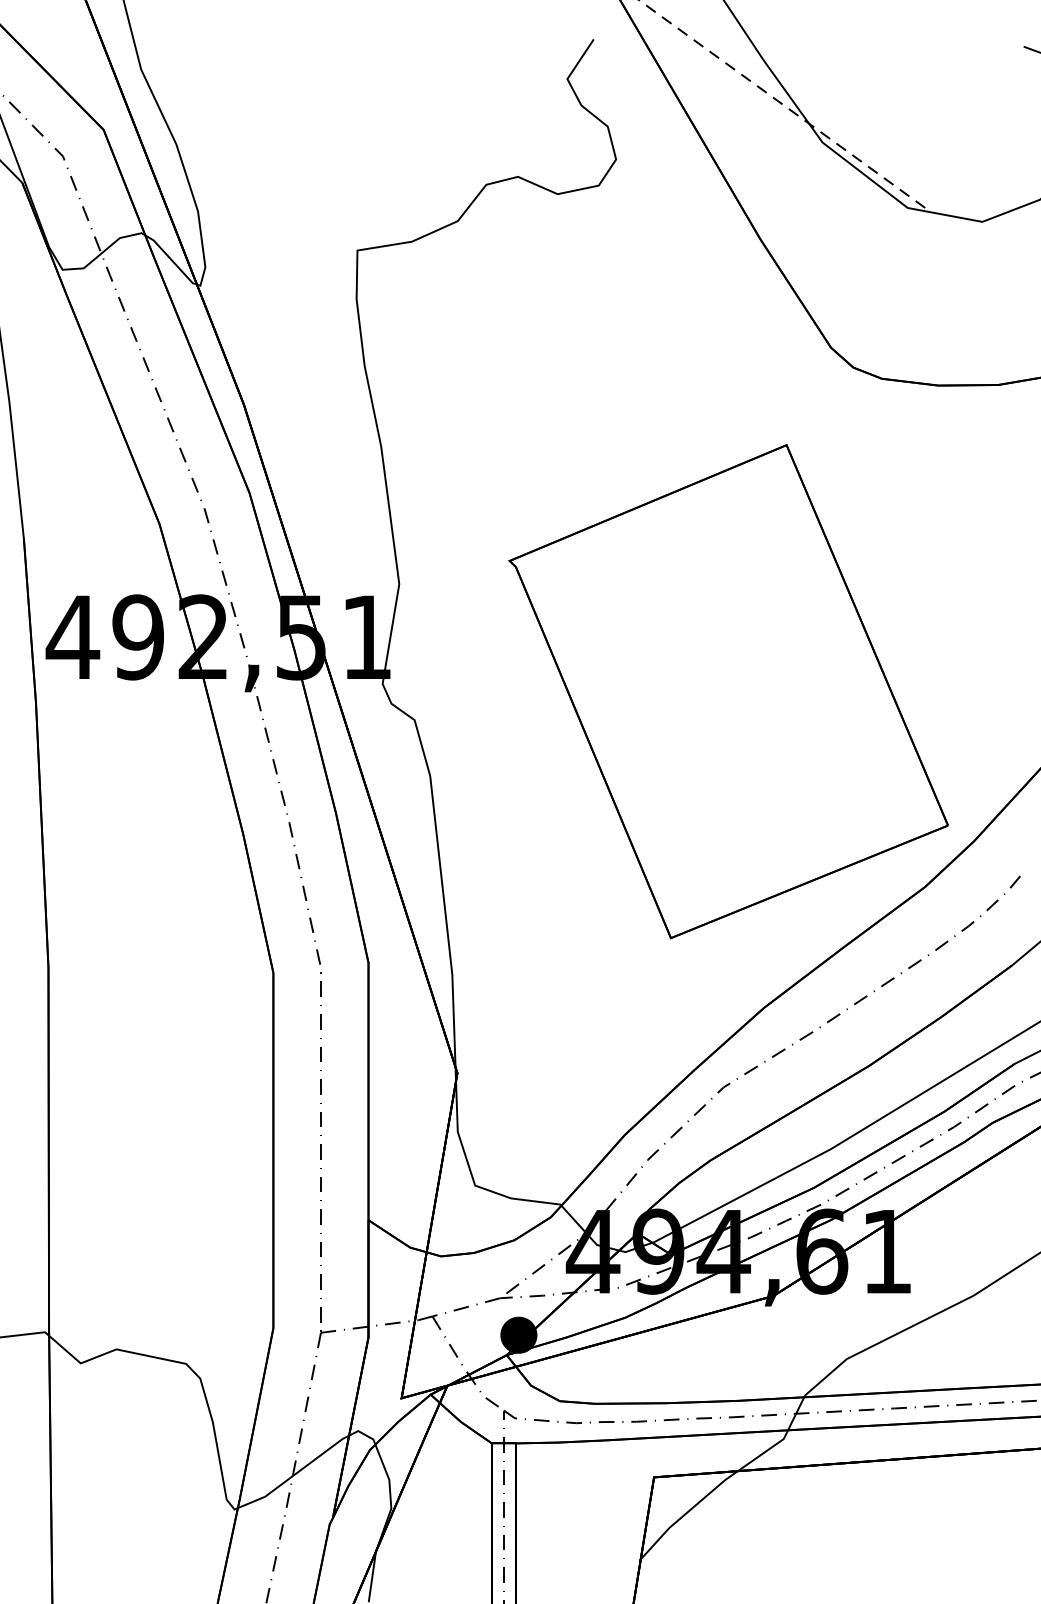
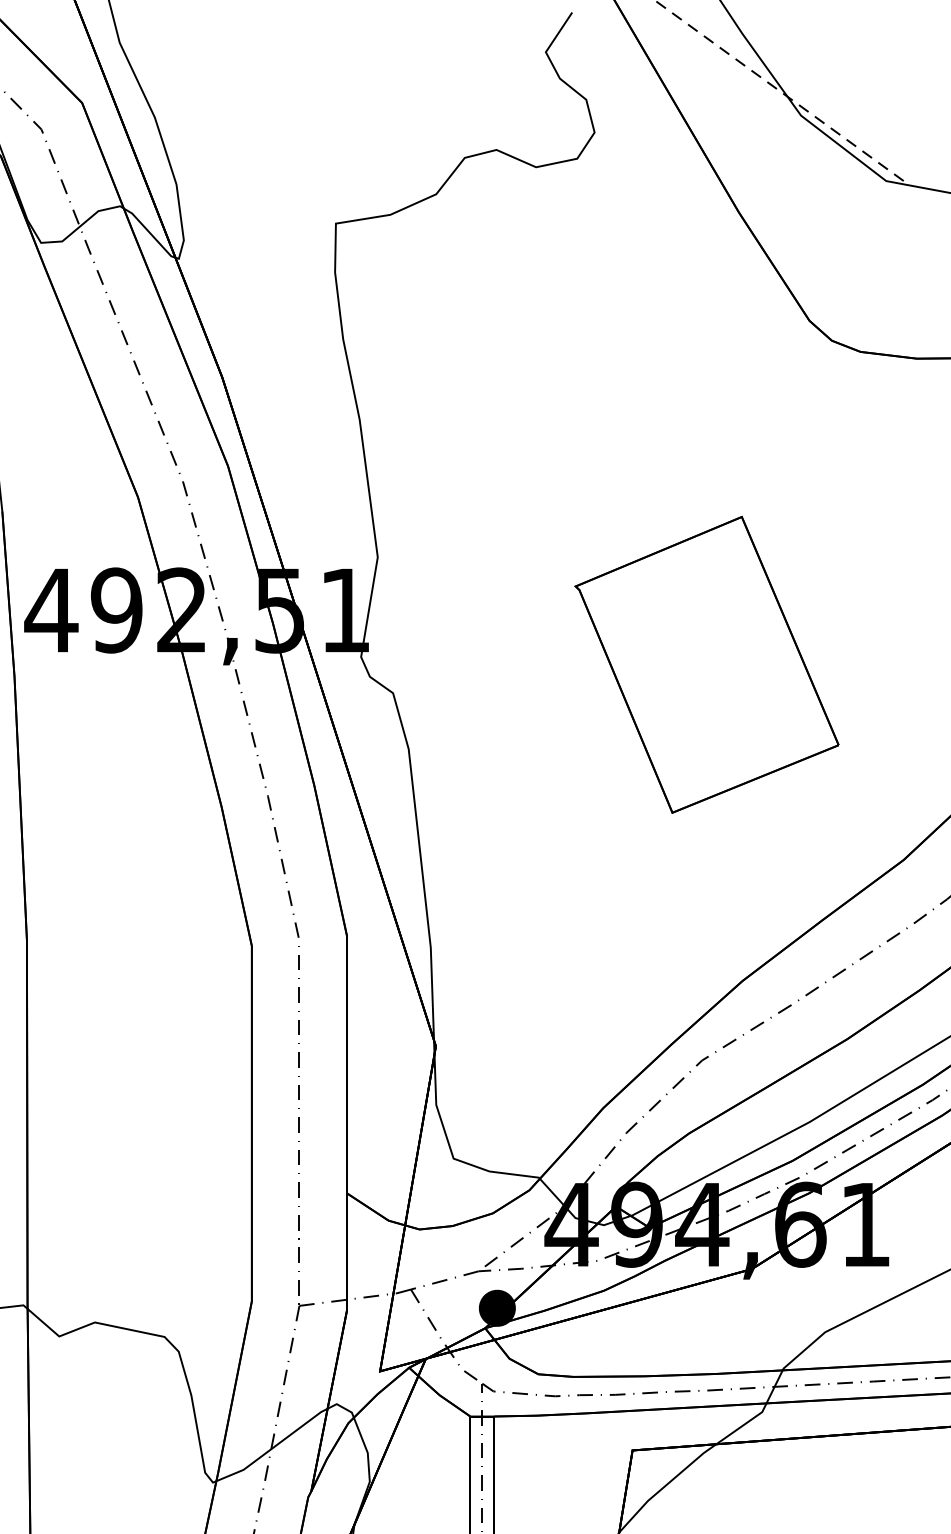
part: (728, 691) -> (706, 664), size x0.6

